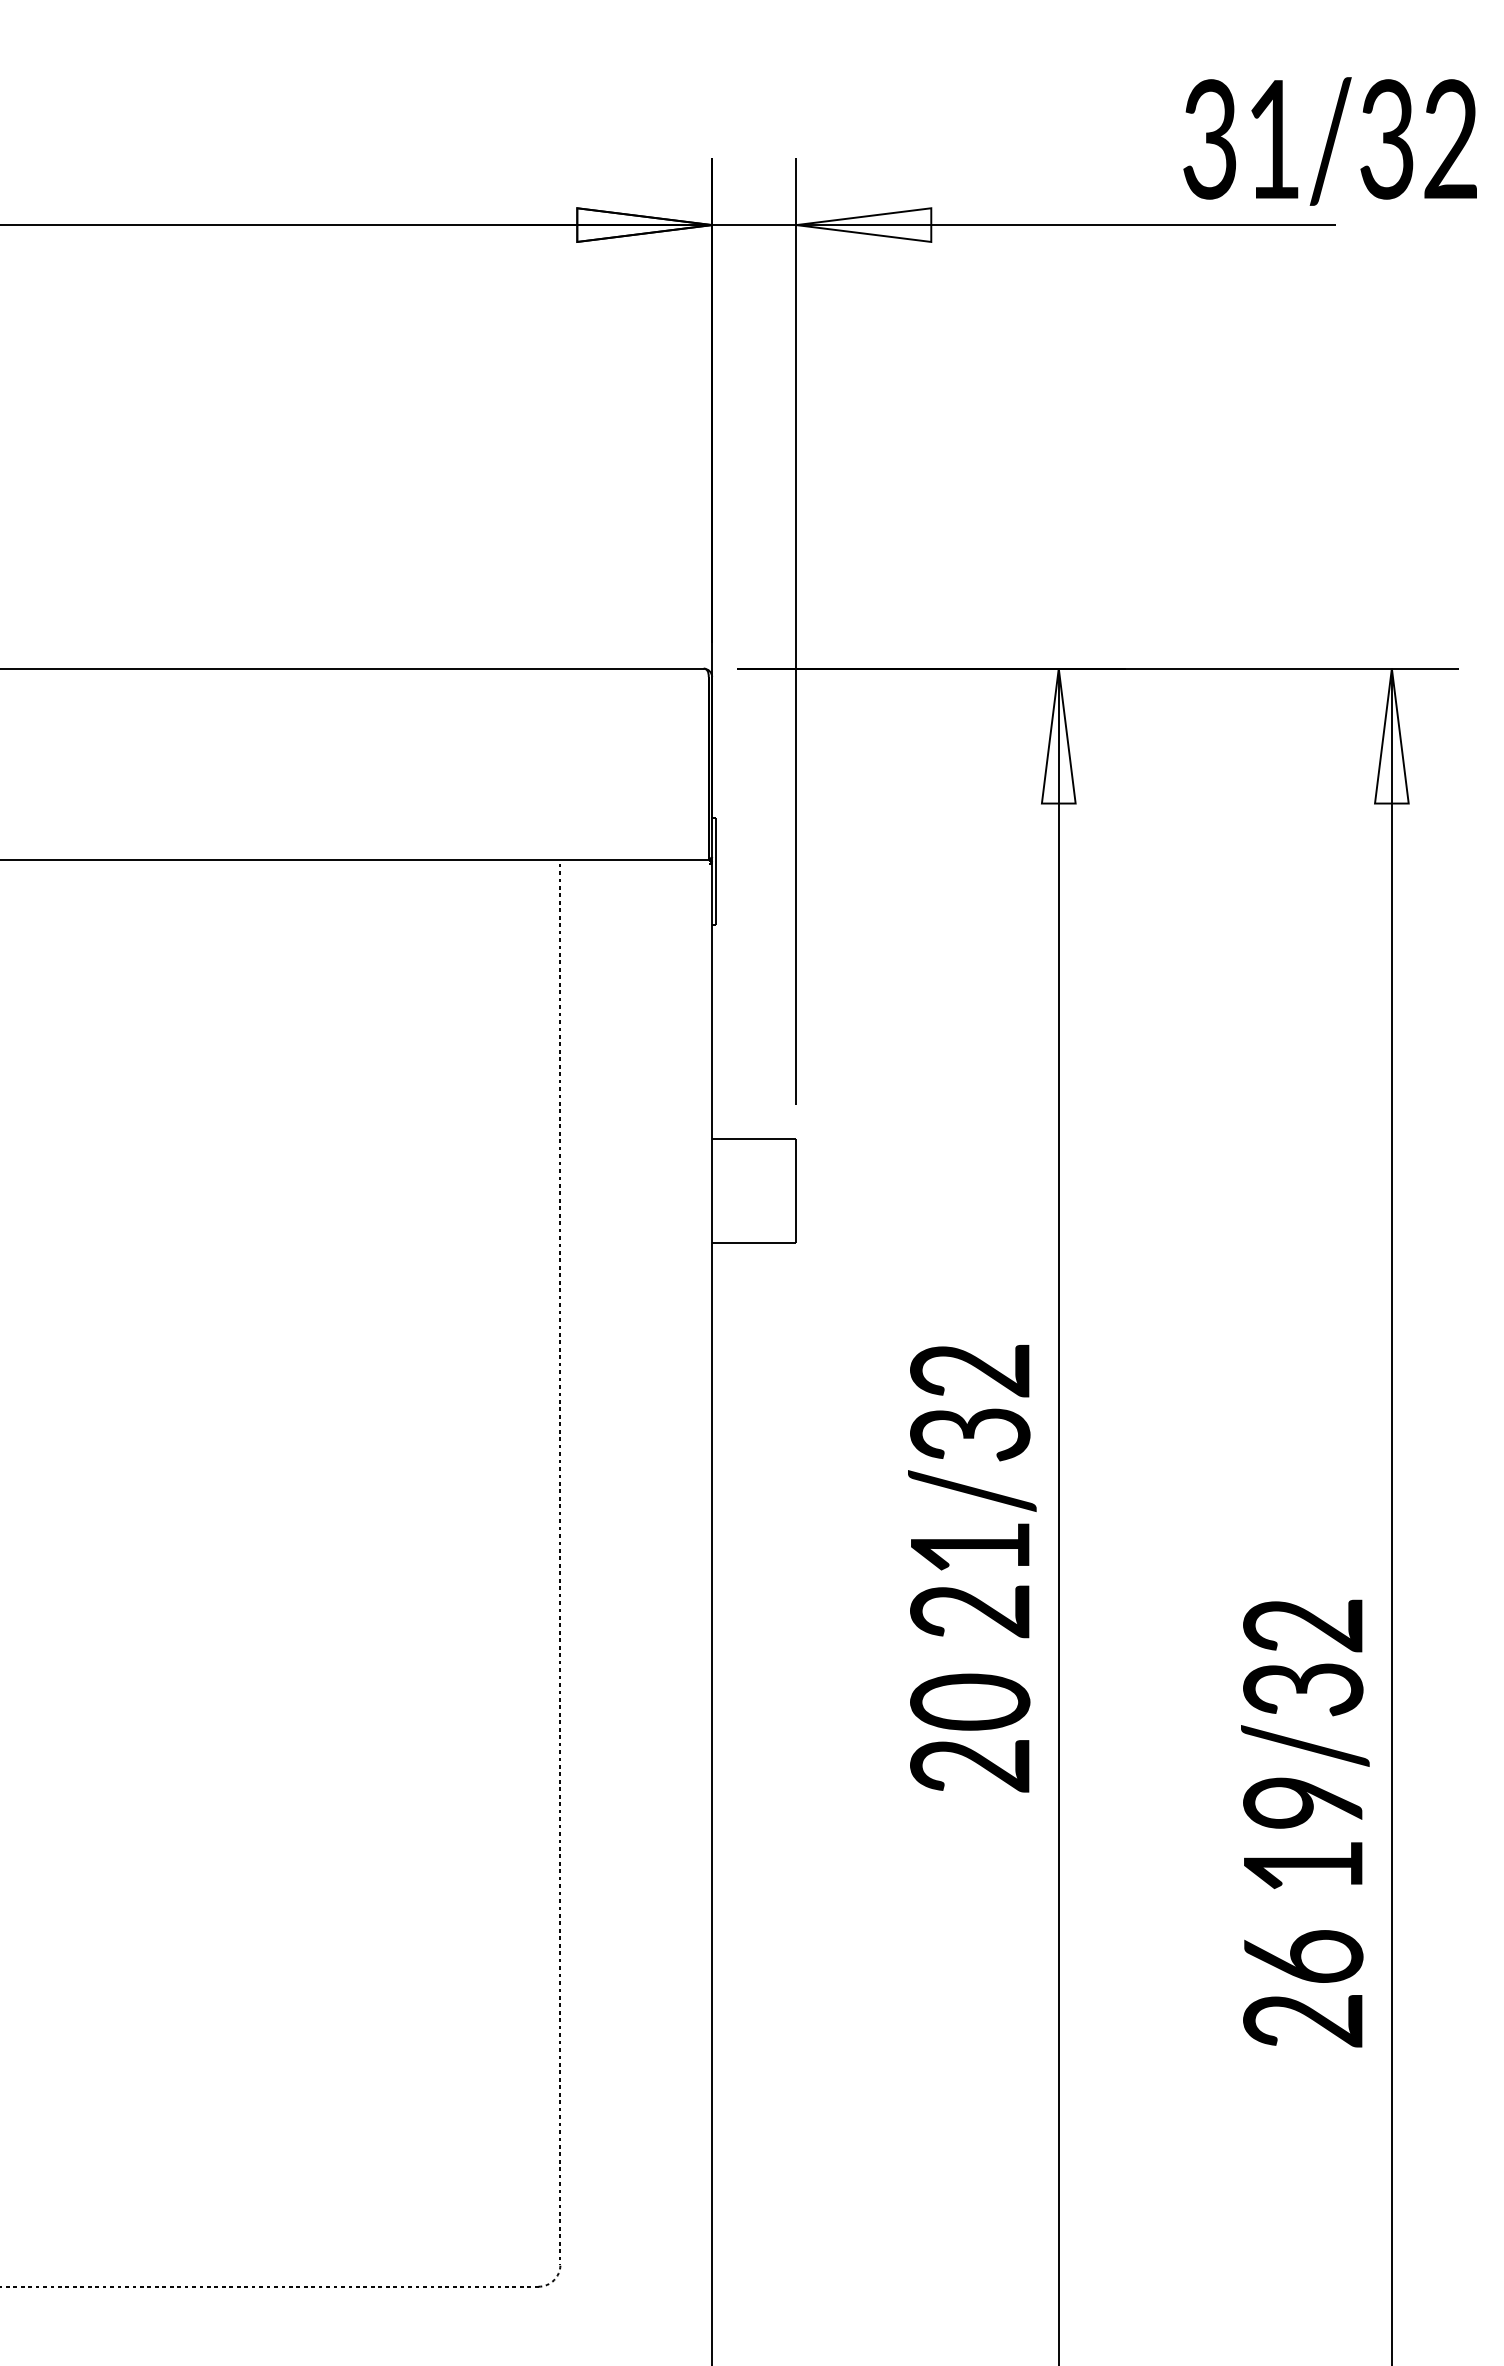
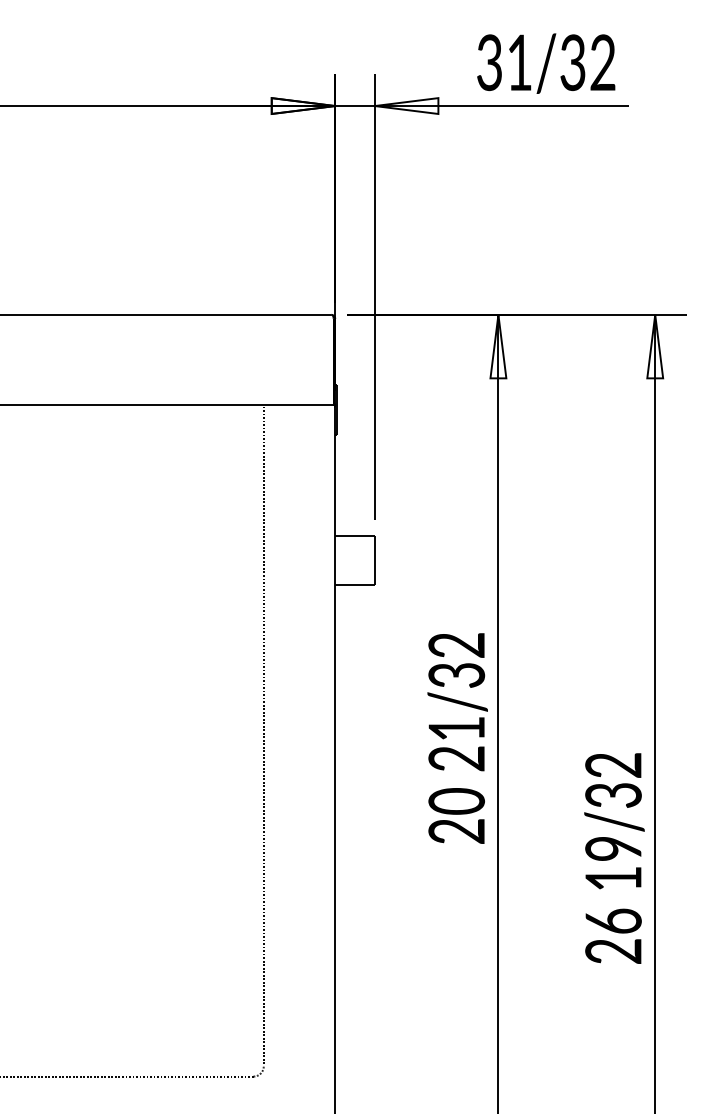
text: (1330, 141) -> (546, 63), moved

